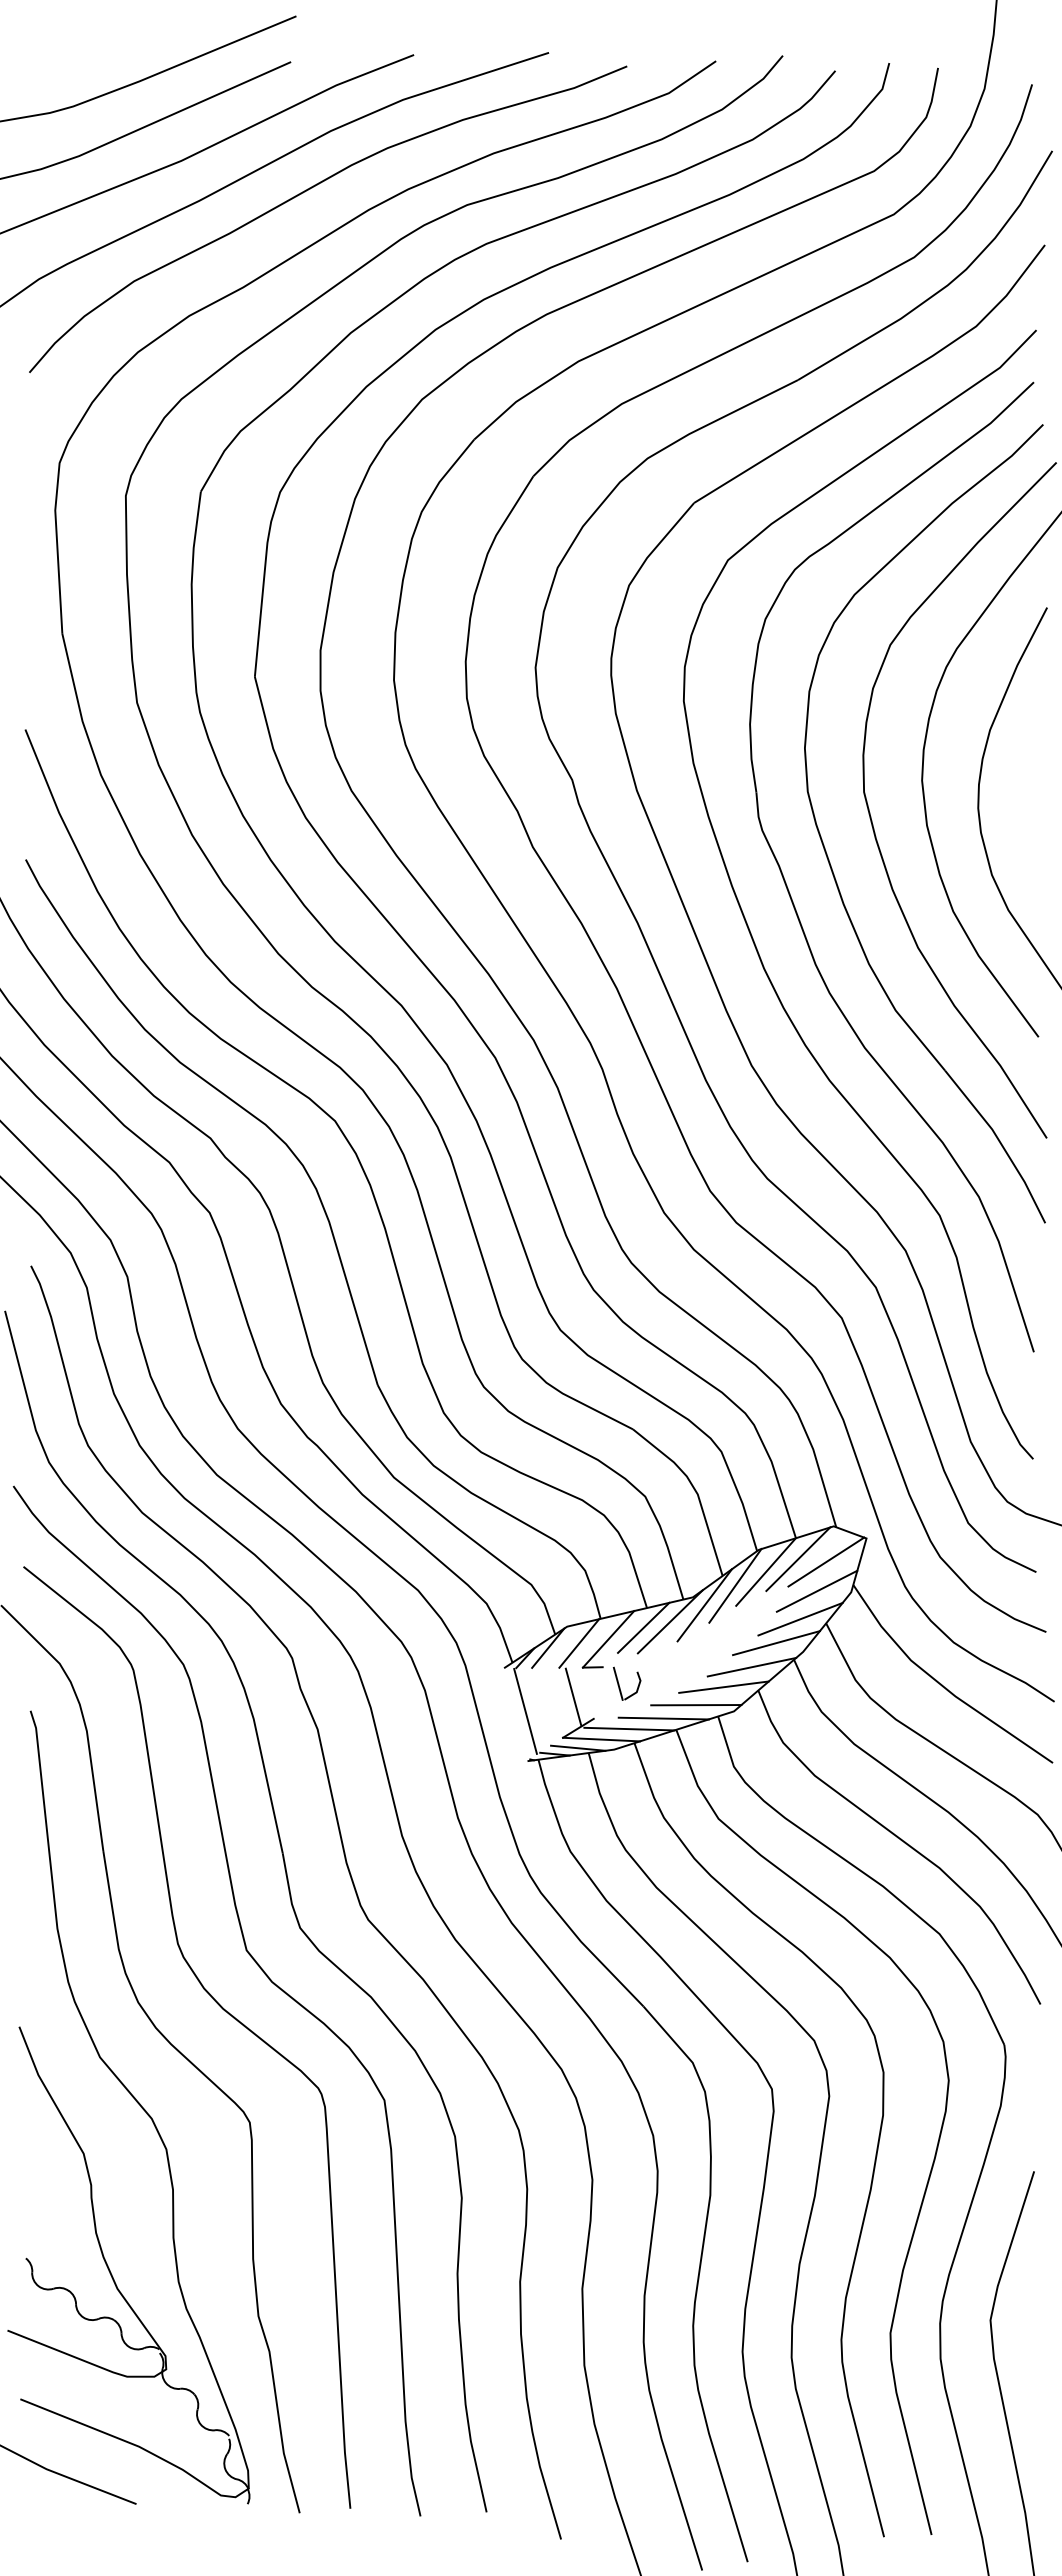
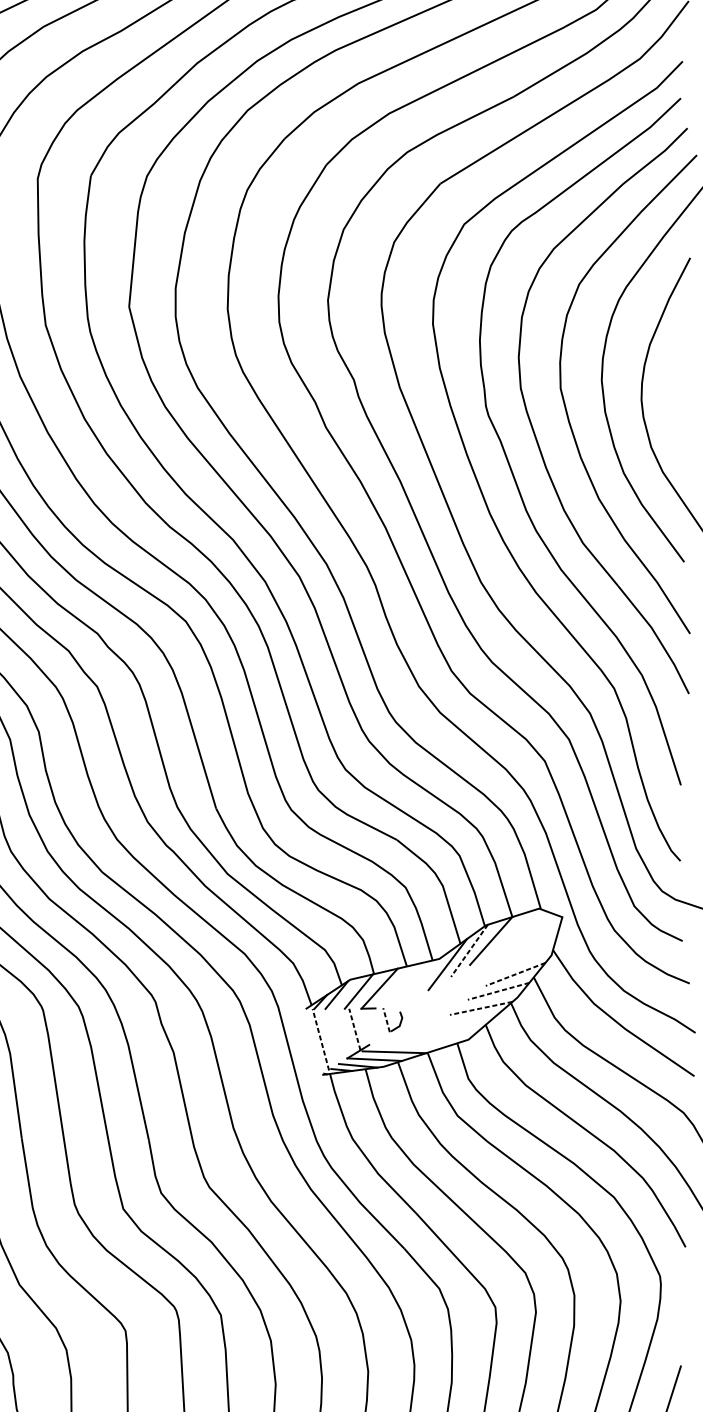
line: (798, 1559) -> (514, 932), removed
line: (826, 1561) -> (534, 933), removed
line: (735, 1586) -> (469, 951), solid -> dashed
line: (816, 1590) -> (526, 954), removed
line: (800, 1619) -> (515, 974), solid -> dashed
line: (669, 1621) -> (422, 976), removed
line: (643, 1627) -> (404, 980), removed
line: (775, 1643) -> (497, 991), solid -> dashed
line: (751, 1667) -> (480, 1008), solid -> dashed
line: (618, 1683) -> (386, 1019), solid -> dashed
line: (723, 1686) -> (461, 1022), removed
line: (573, 1696) -> (354, 1029), solid -> dashed
line: (696, 1705) -> (441, 1035), removed
line: (525, 1711) -> (320, 1039), solid -> dashed
line: (663, 1718) -> (418, 1044), removed

